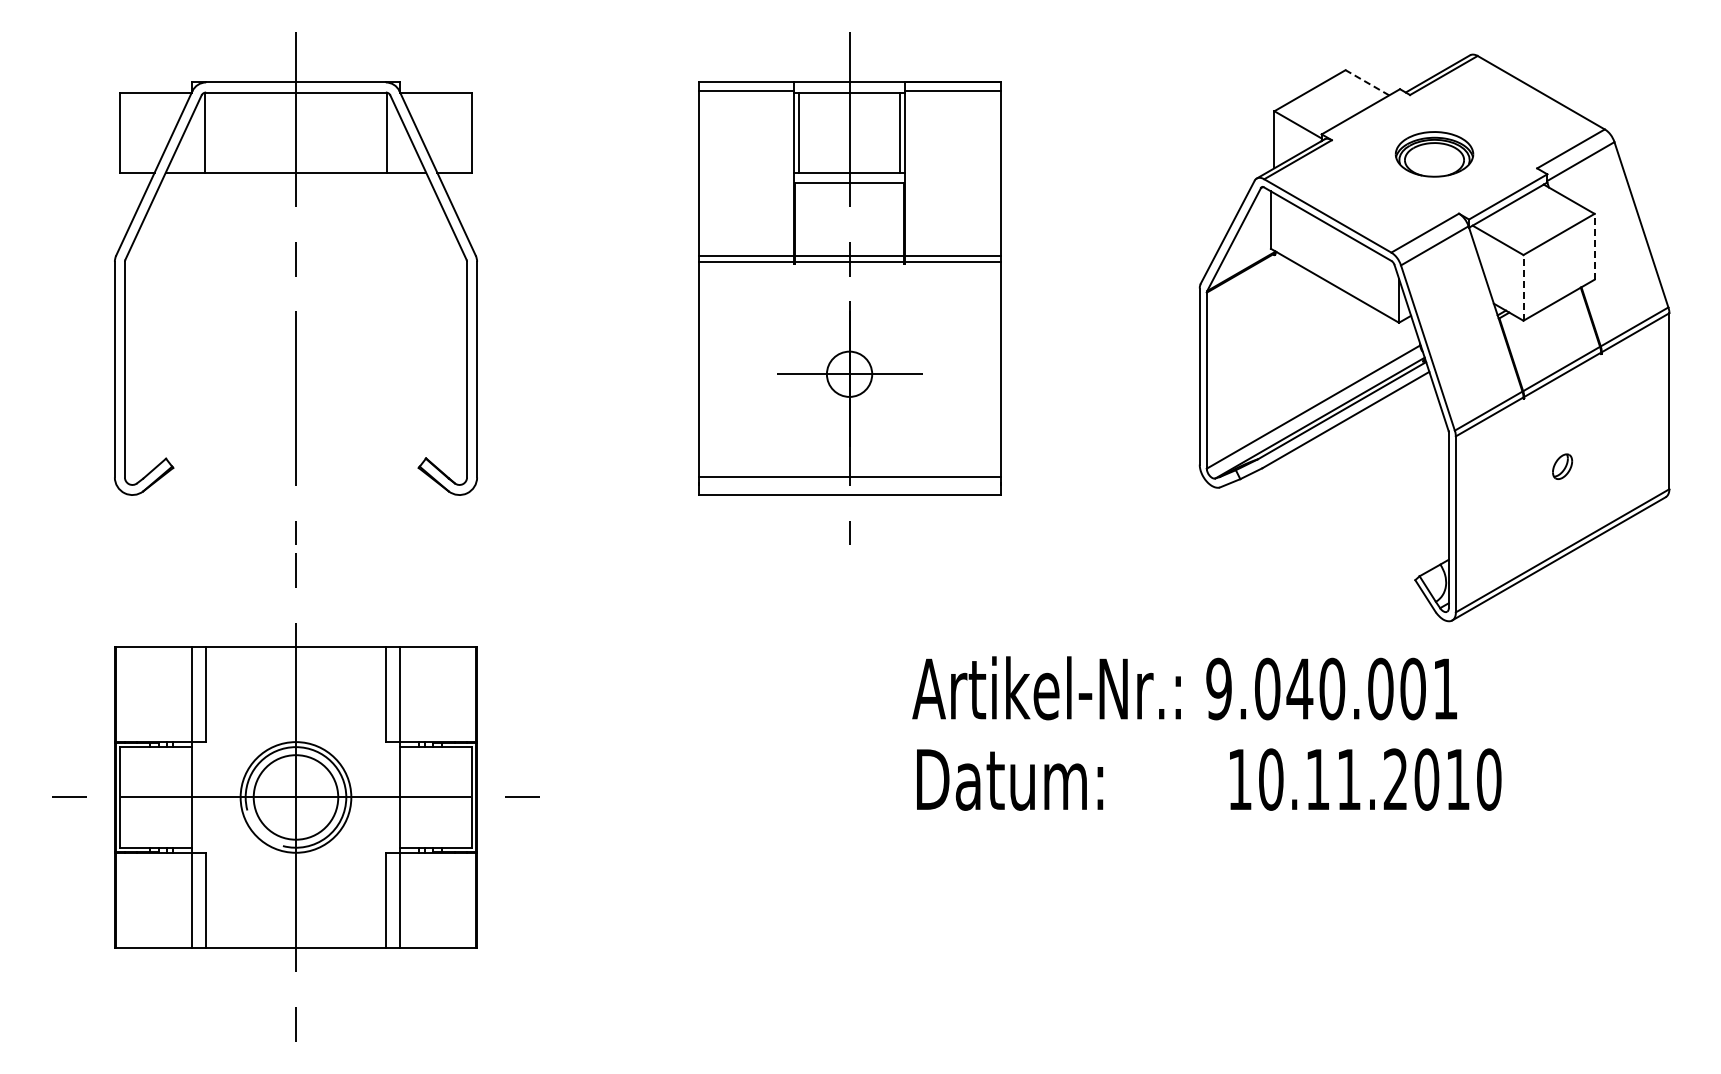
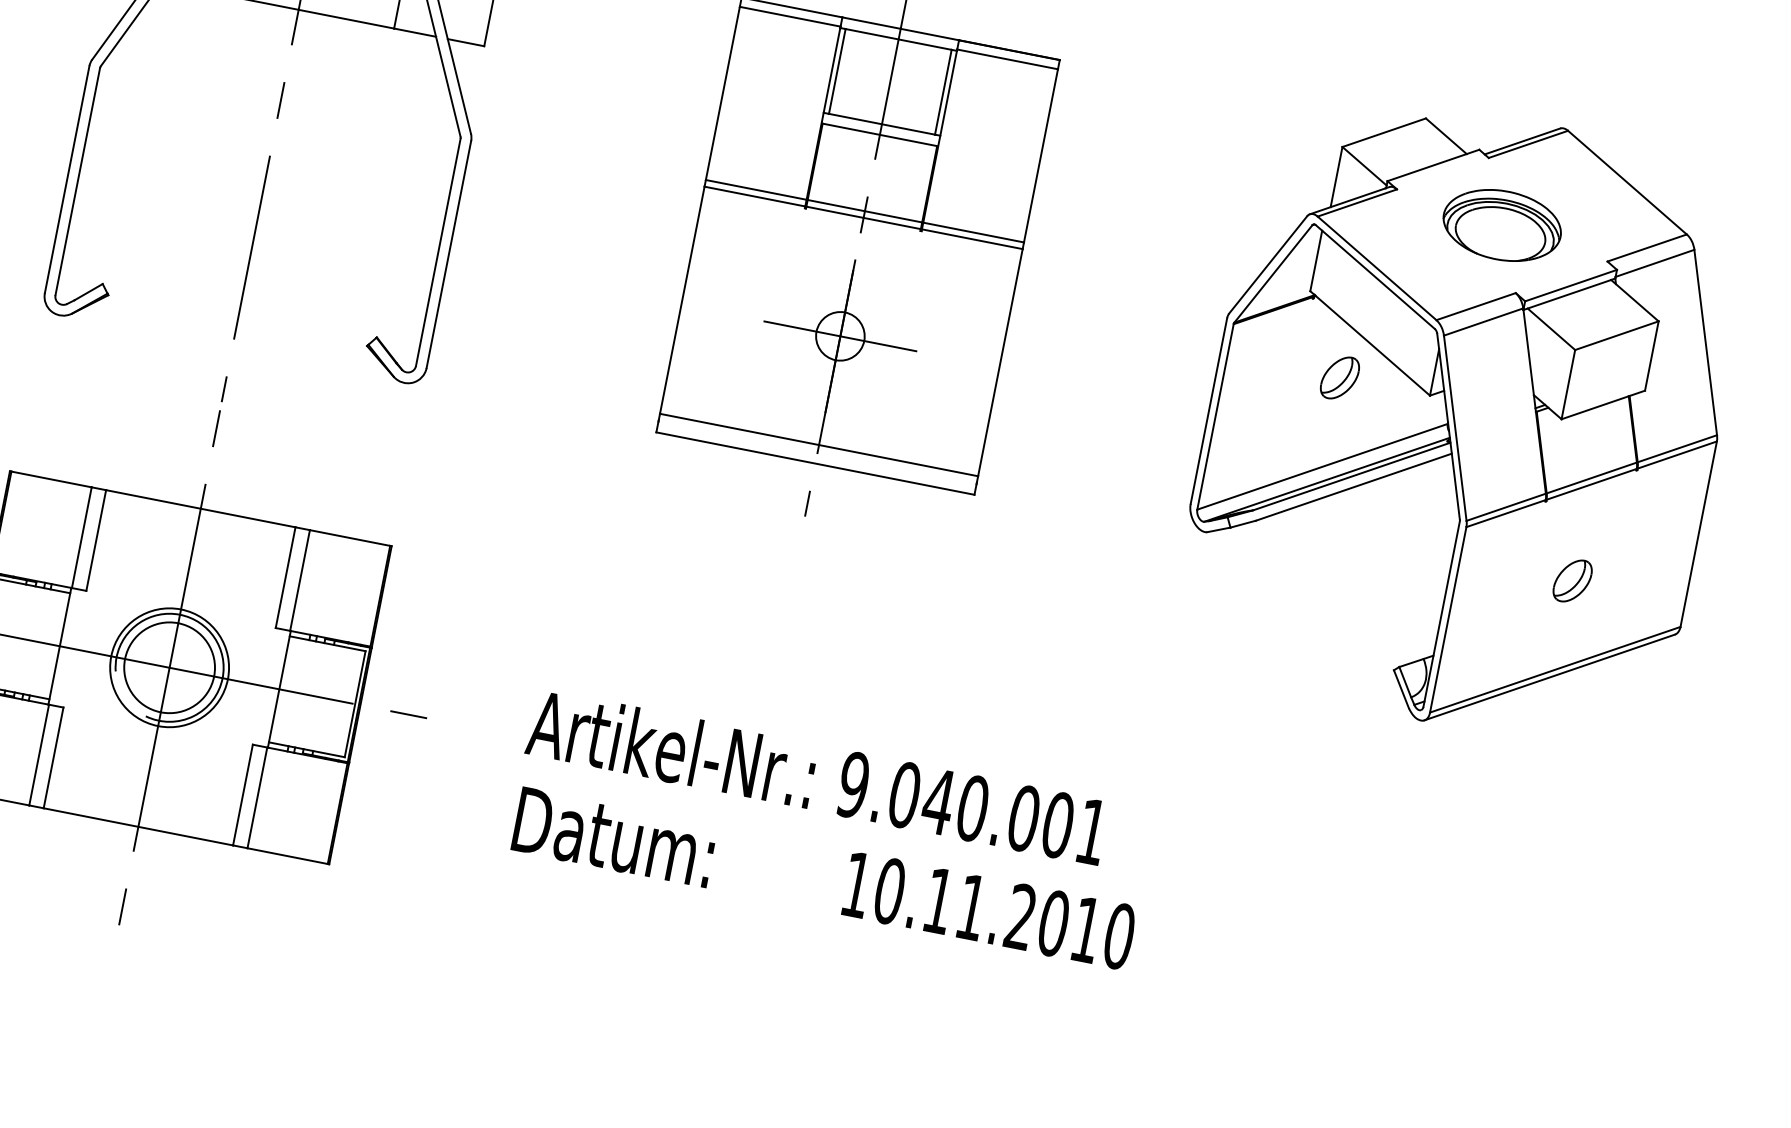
line: (1367, 82) -> (1446, 135), dashed -> solid
part: (1434, 154) -> (1502, 225), size x1.43
line: (1594, 246) -> (1651, 355), dashed -> solid
line: (1523, 287) -> (1568, 384), dashed -> solid
part: (1313, 322) -> (1339, 377), added
part: (1562, 466) -> (1572, 580), size x1.67
text: (1206, 733) -> (831, 829), moved

